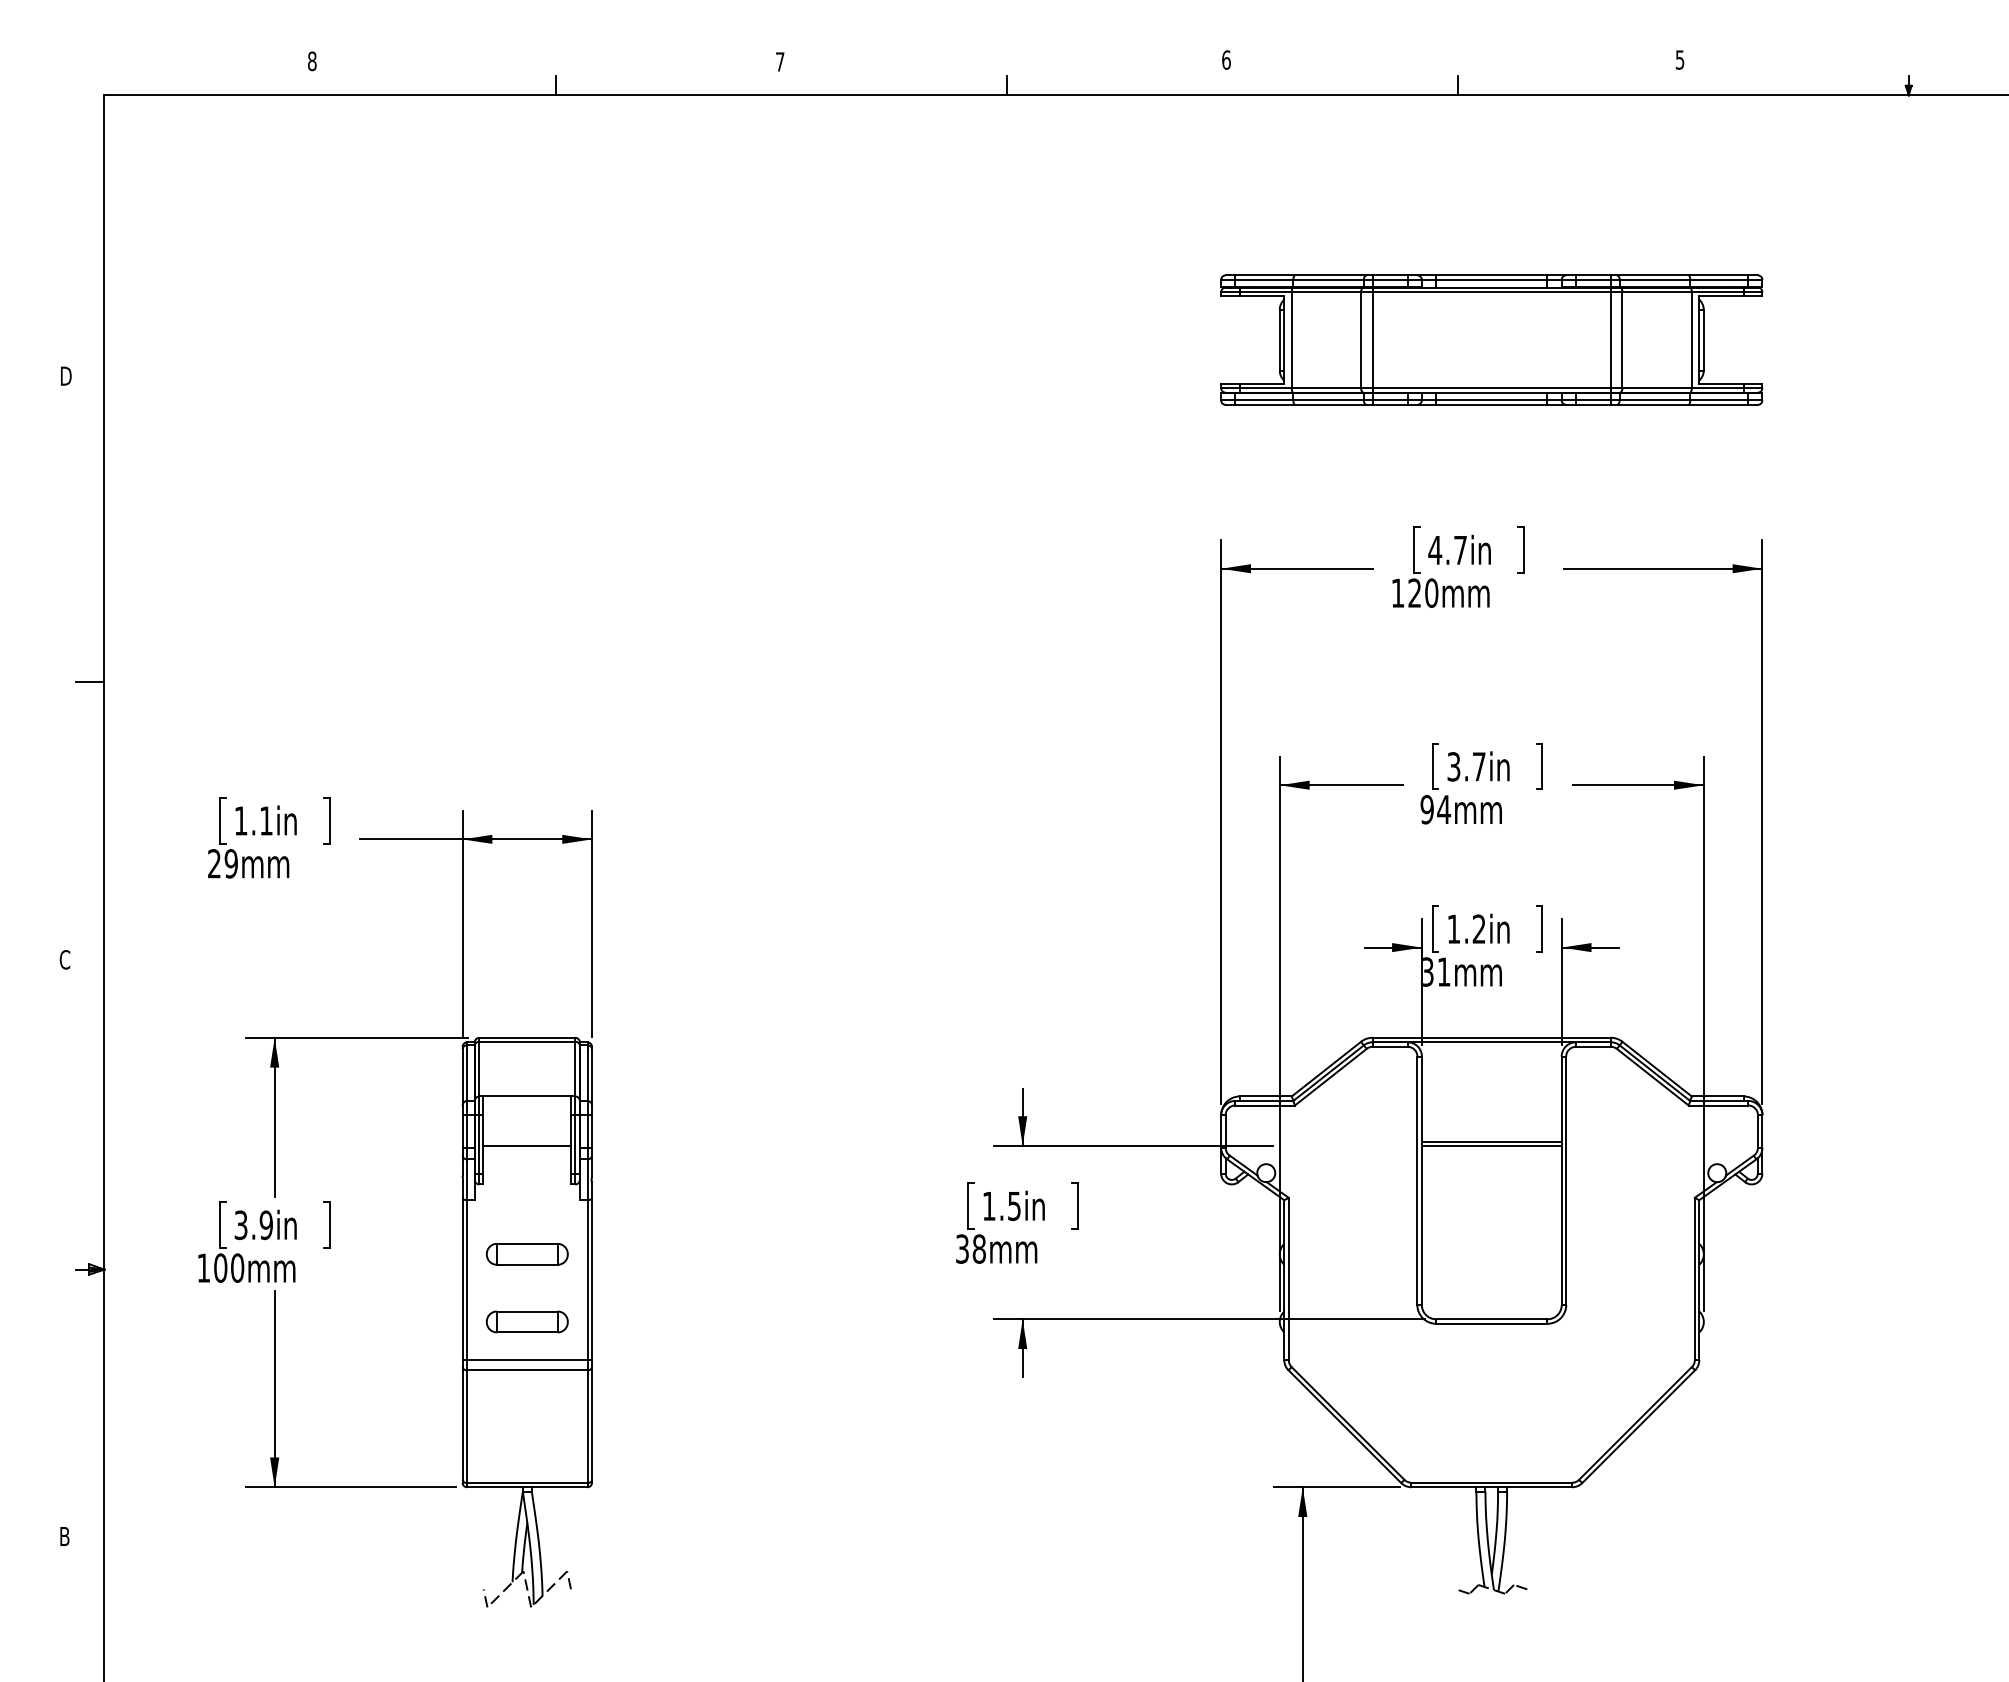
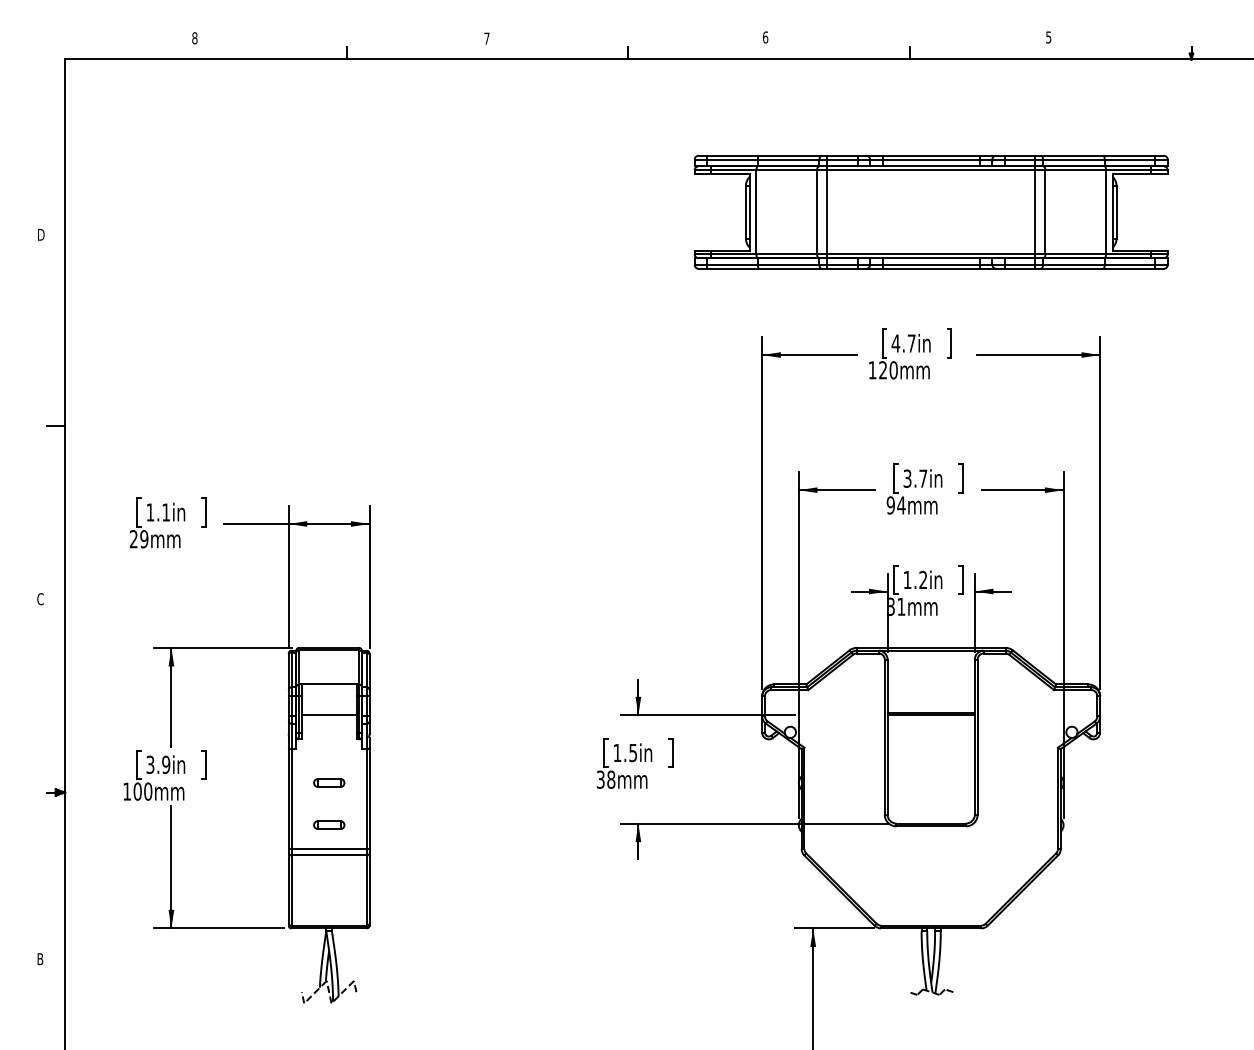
part: (1490, 340) -> (930, 212), size x1.4
part: (527, 1253) -> (329, 782), size x0.6
part: (527, 1320) -> (329, 824), size x0.6

